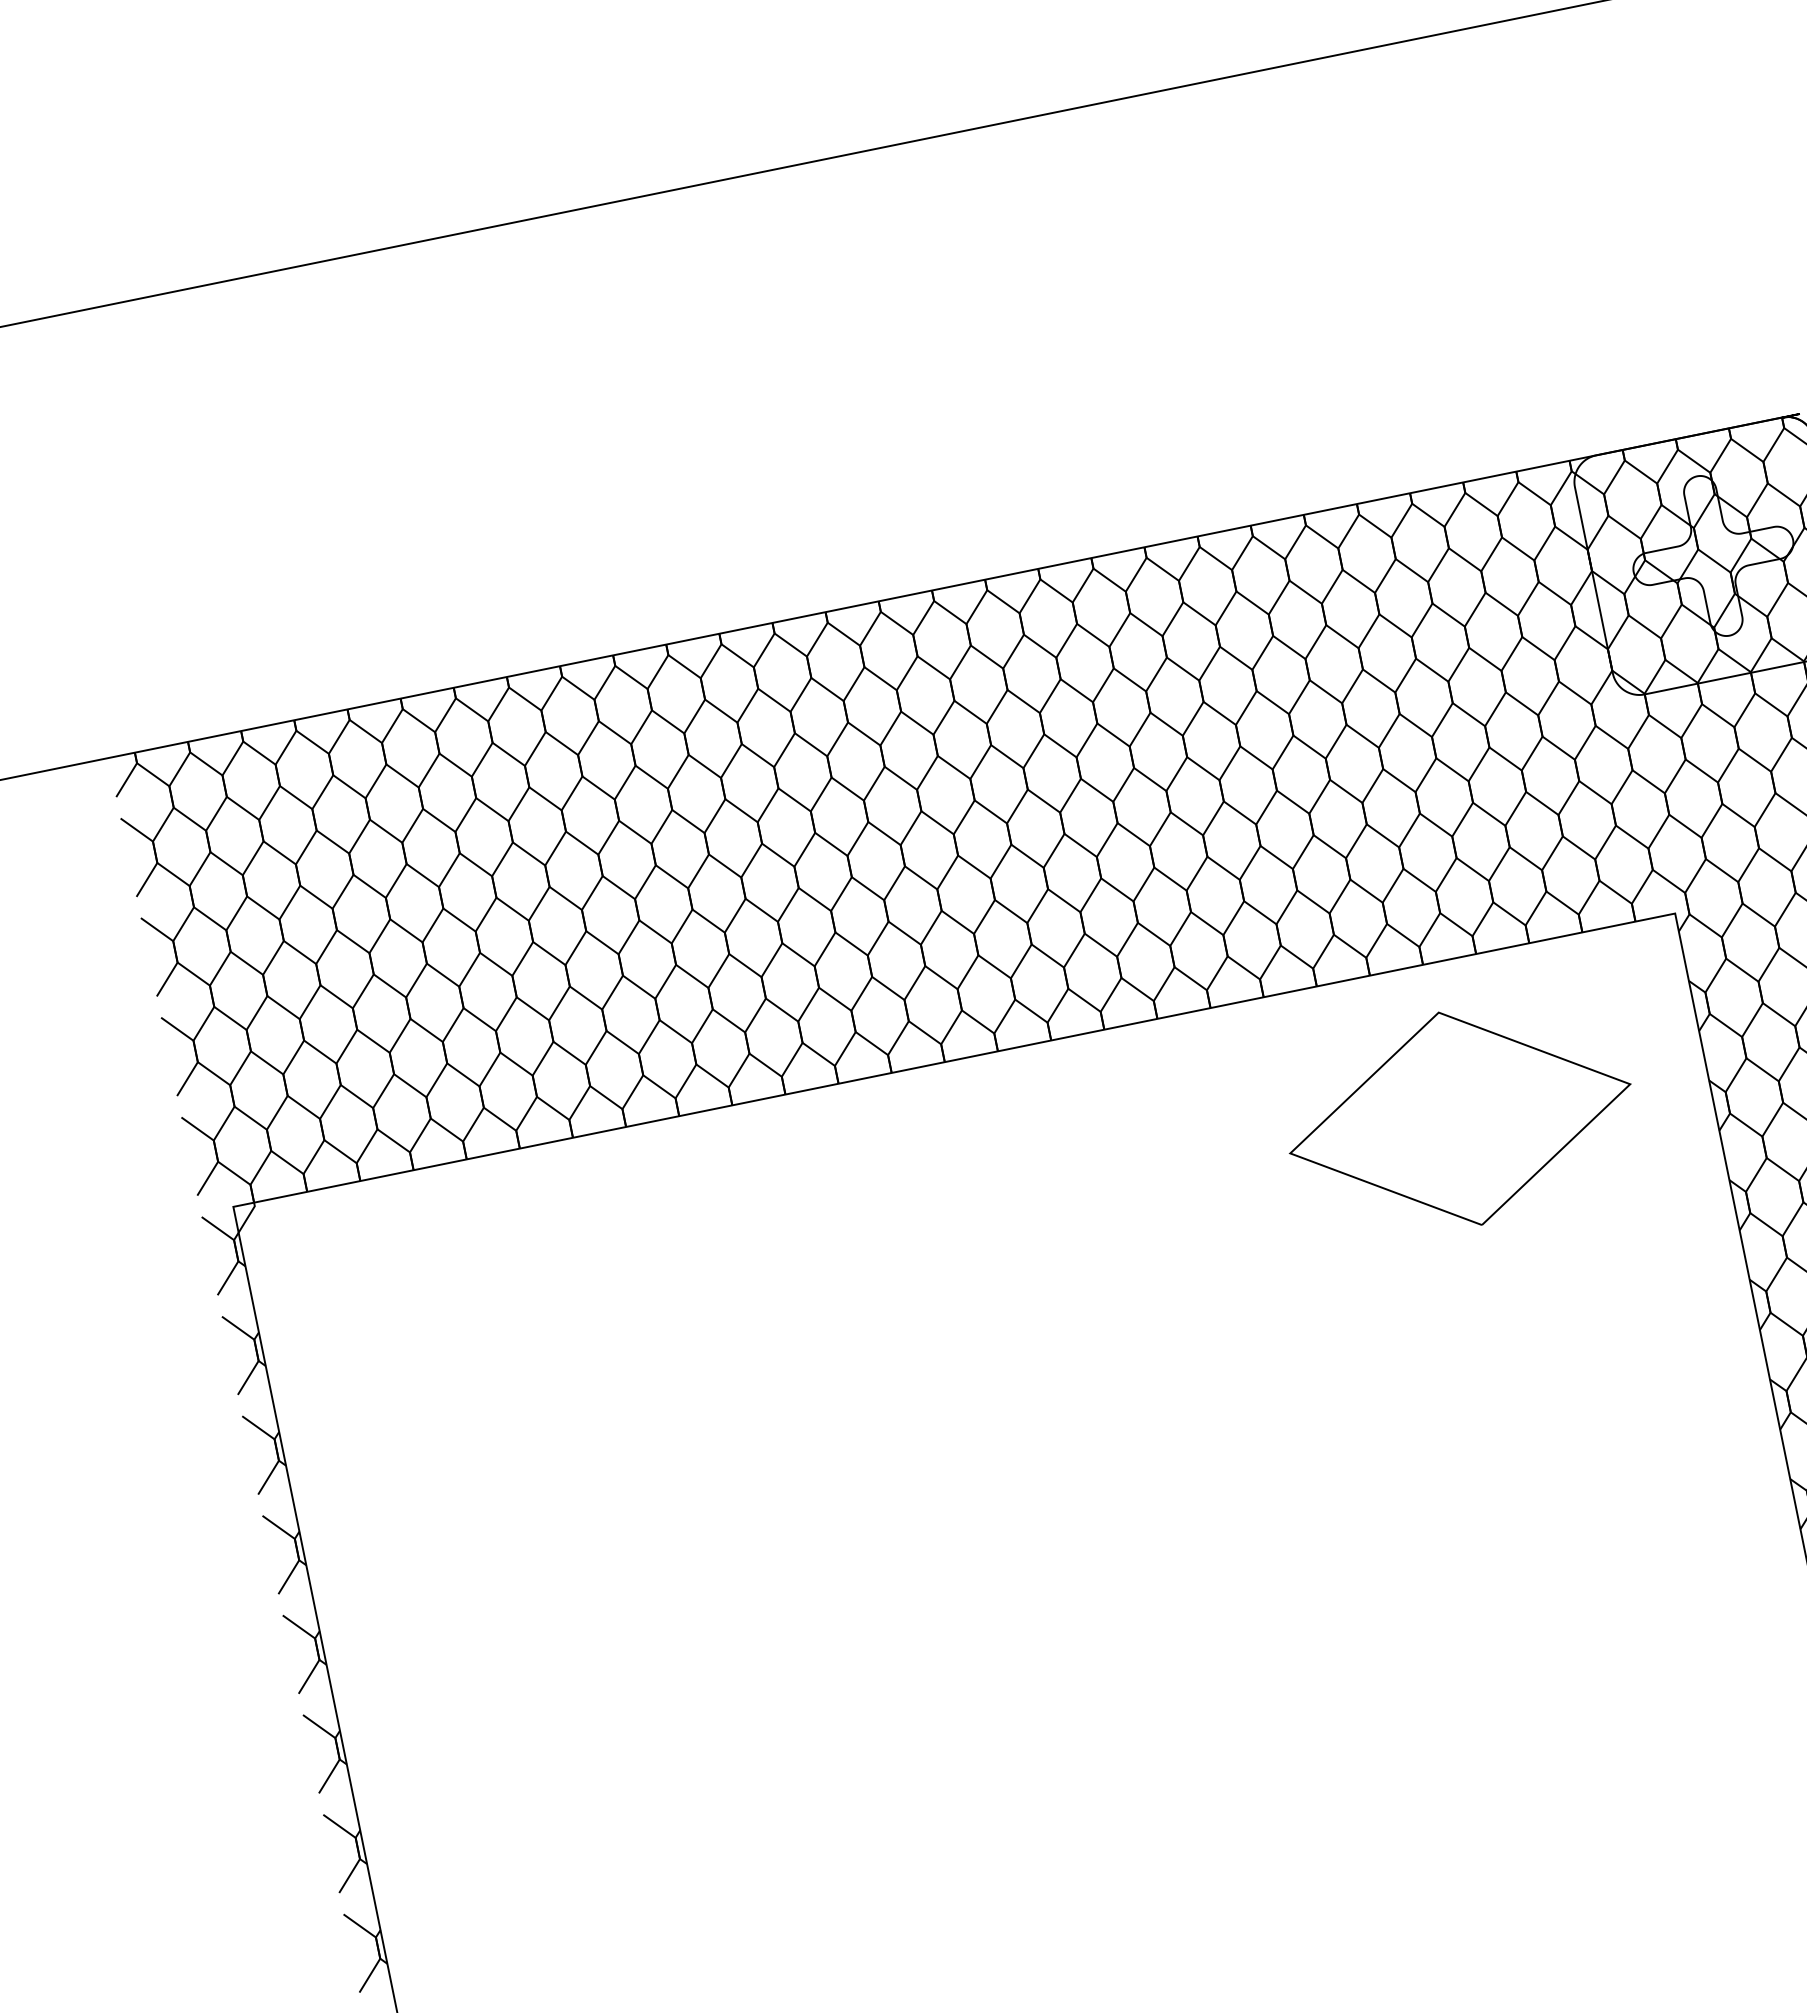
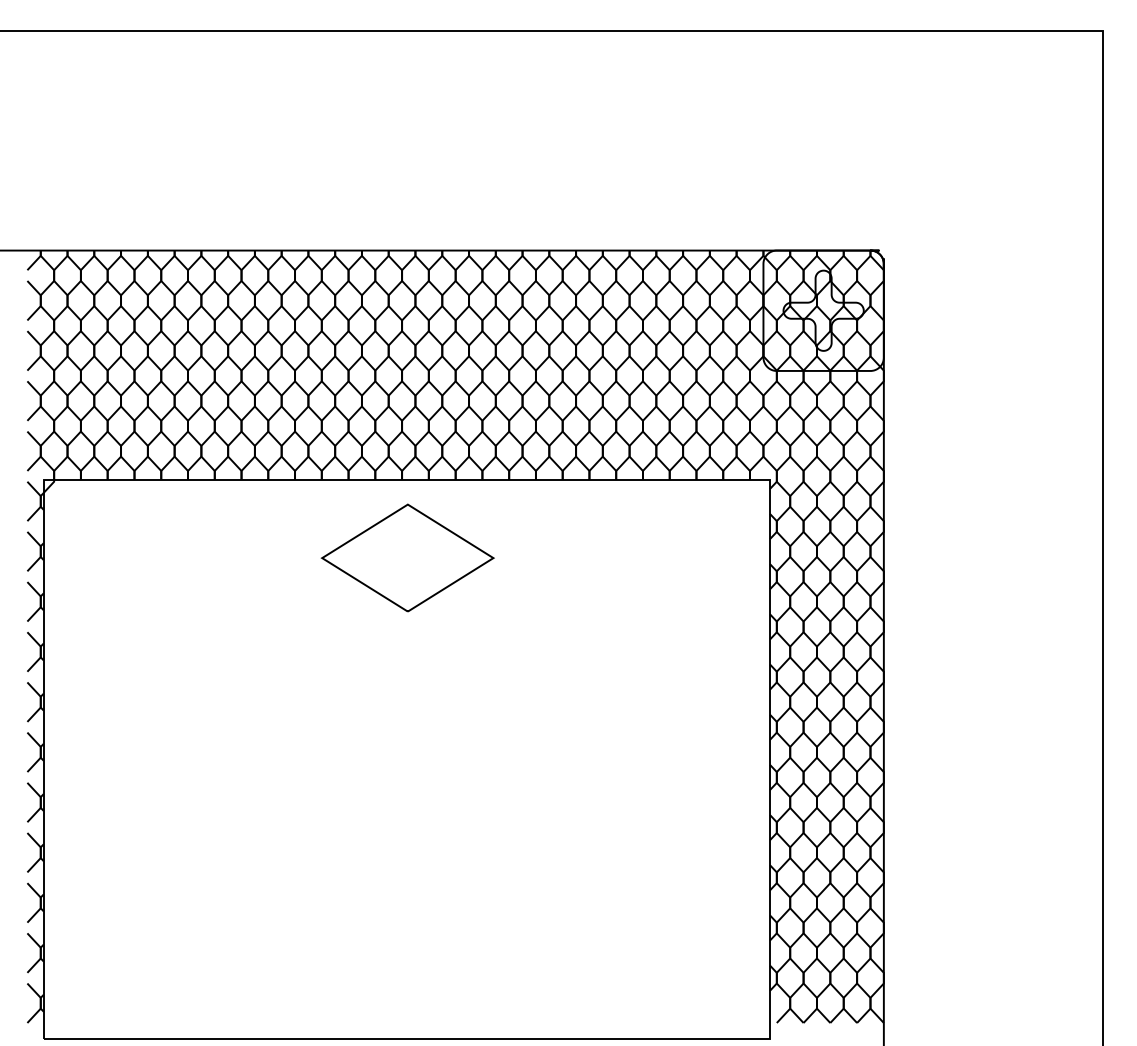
part: (1459, 1117) -> (407, 557), moved

